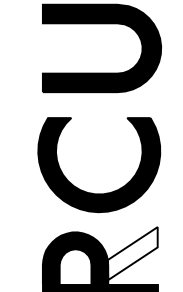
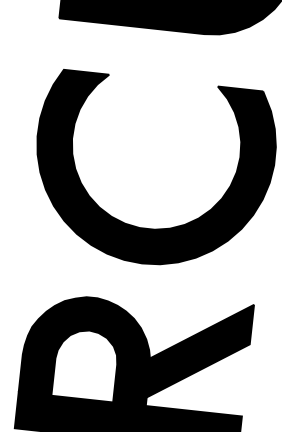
fill: (132, 253) -> (199, 350), added

